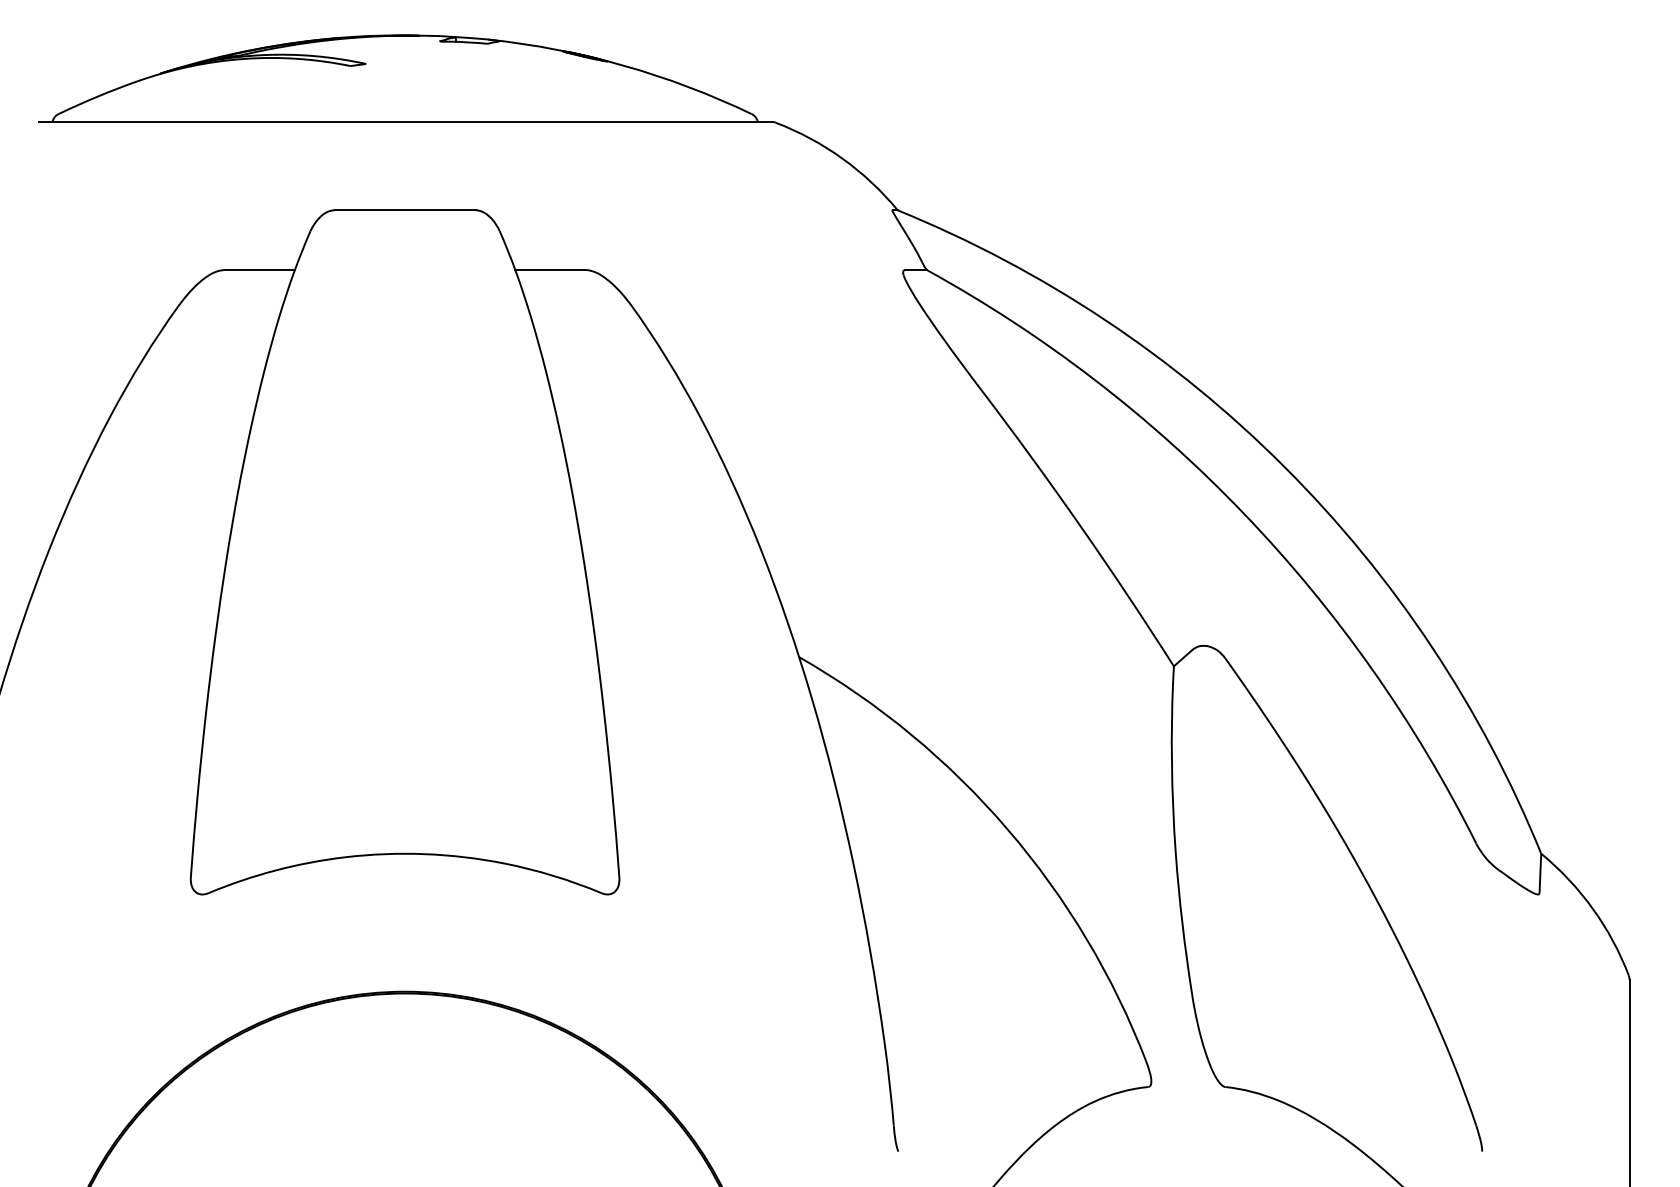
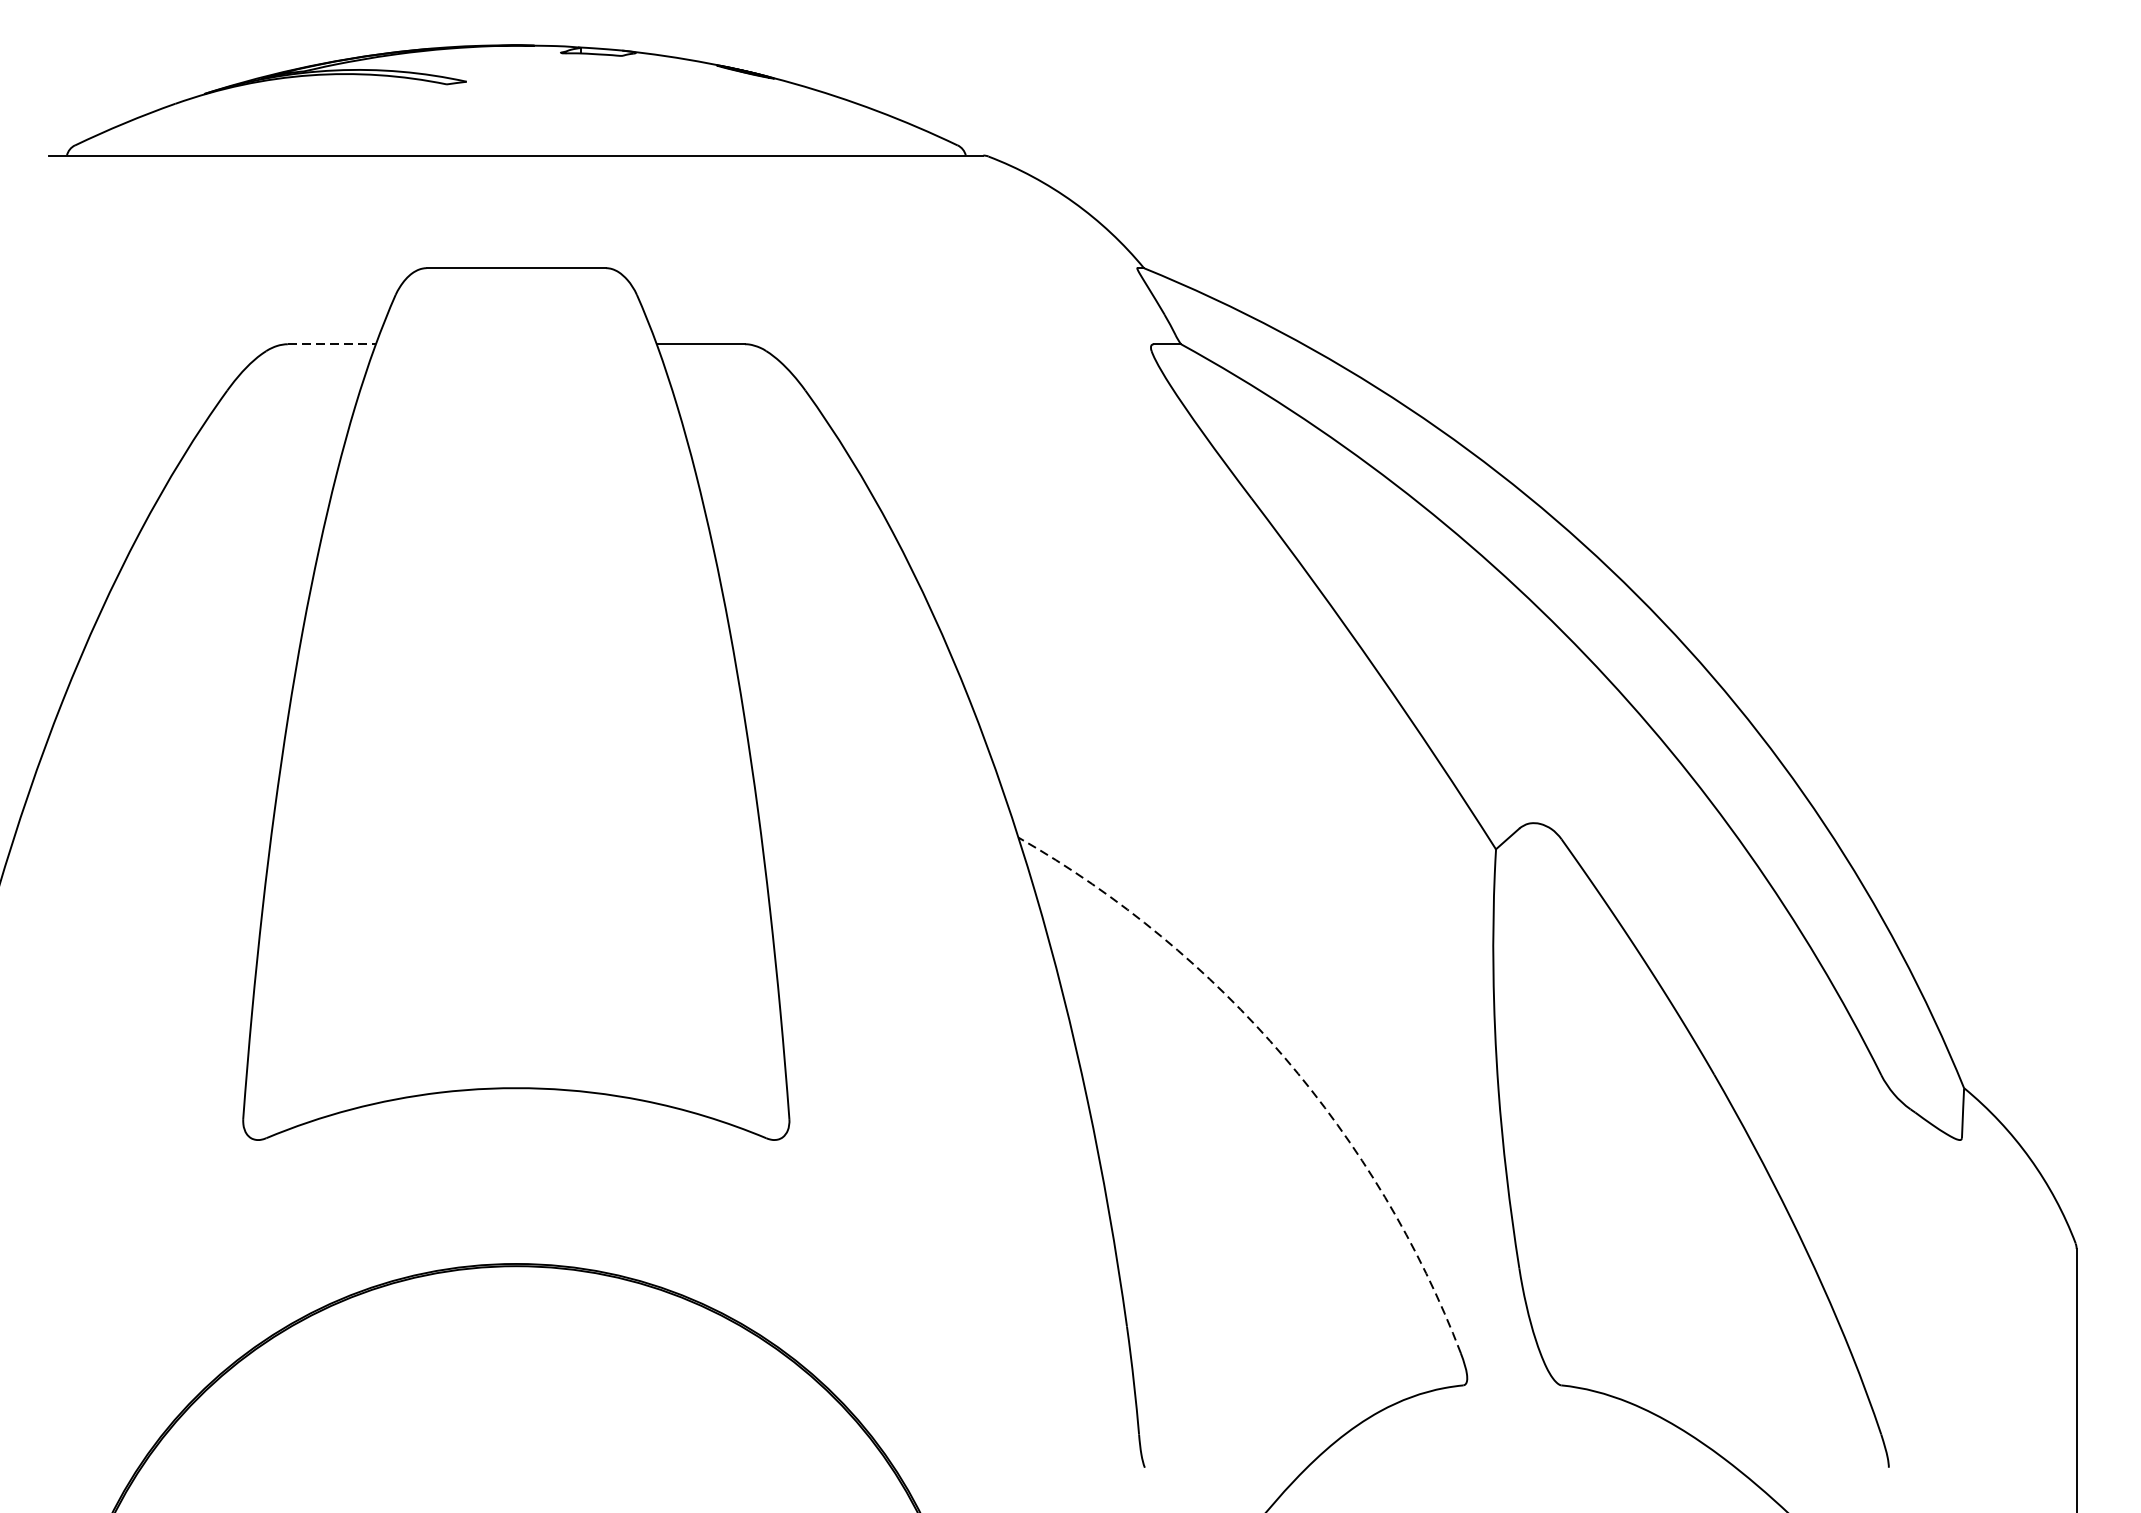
line: (260, 270) -> (332, 344), solid -> dashed
arc: (1007, 829) -> (1283, 1057), solid -> dashed

